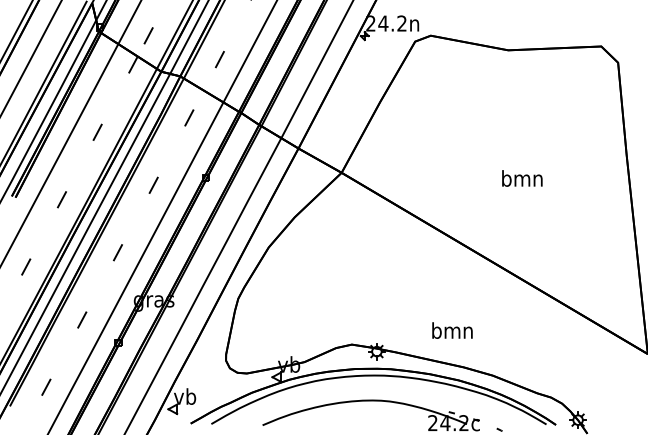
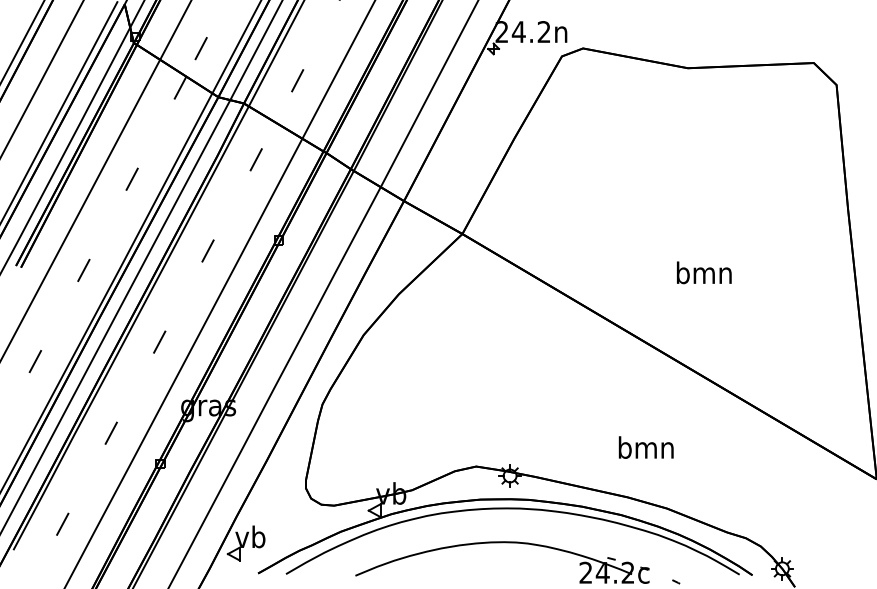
text: (522, 178) -> (704, 272), moved
text: (452, 330) -> (646, 447), moved

